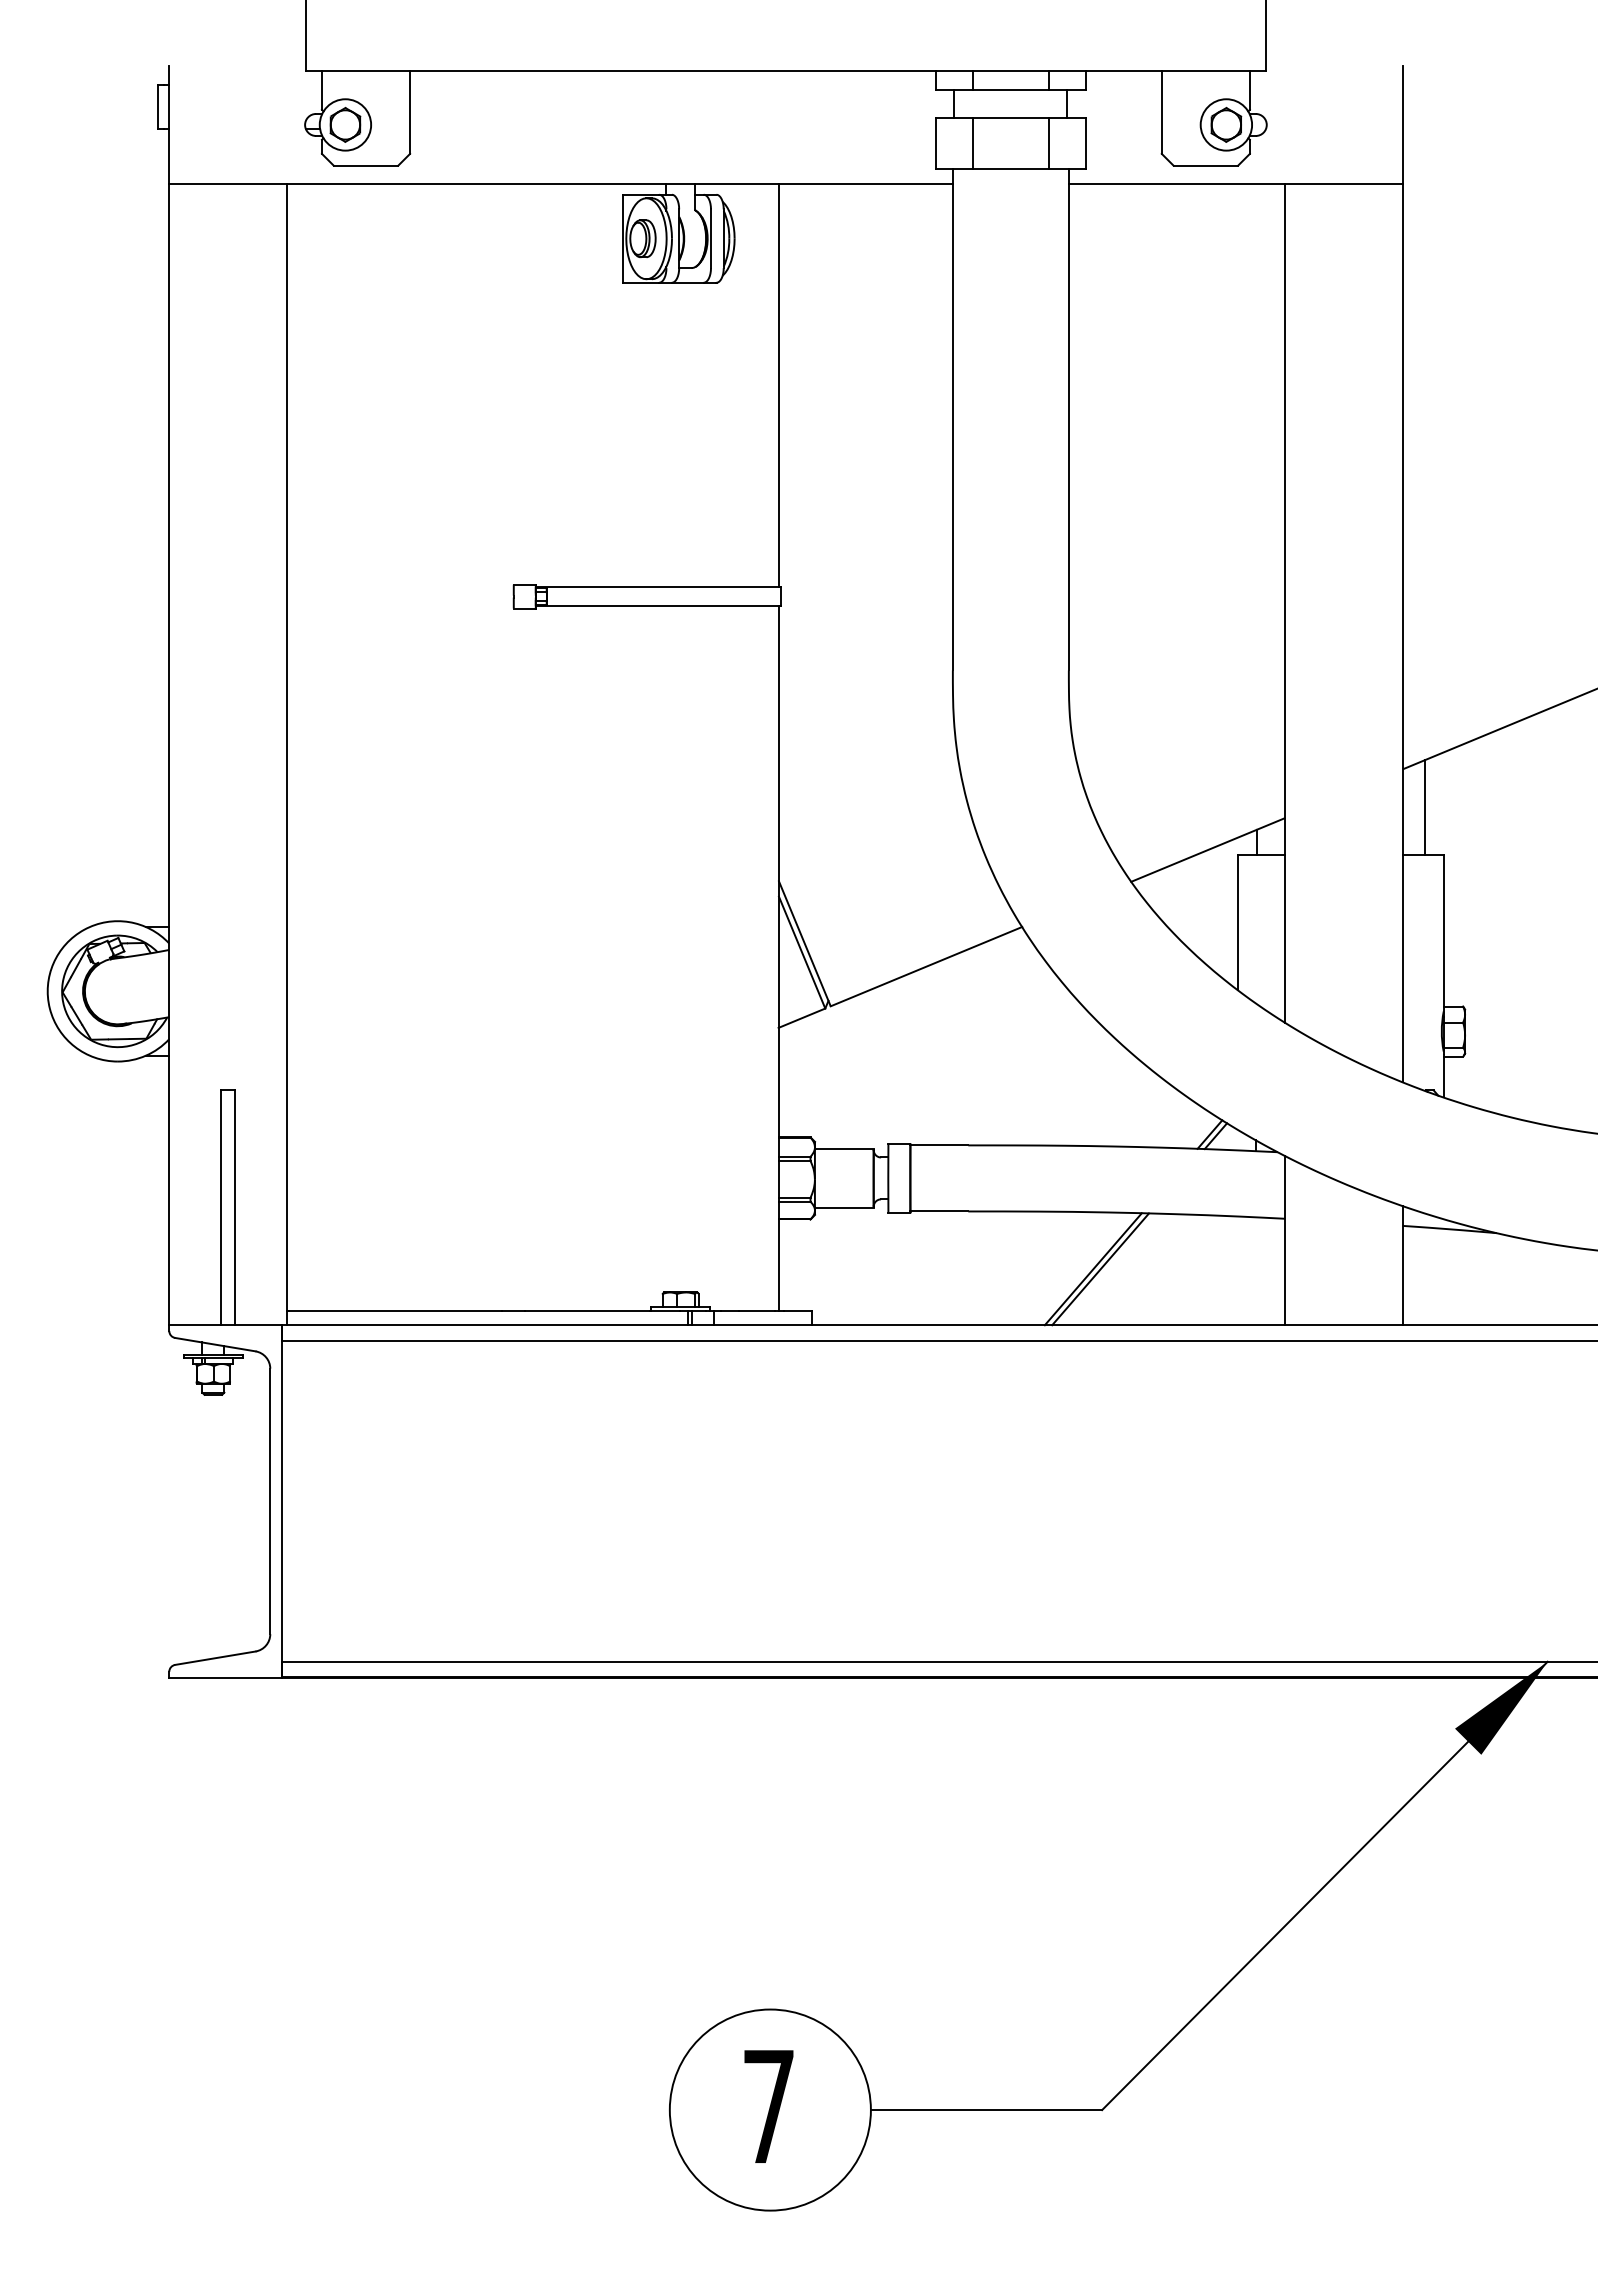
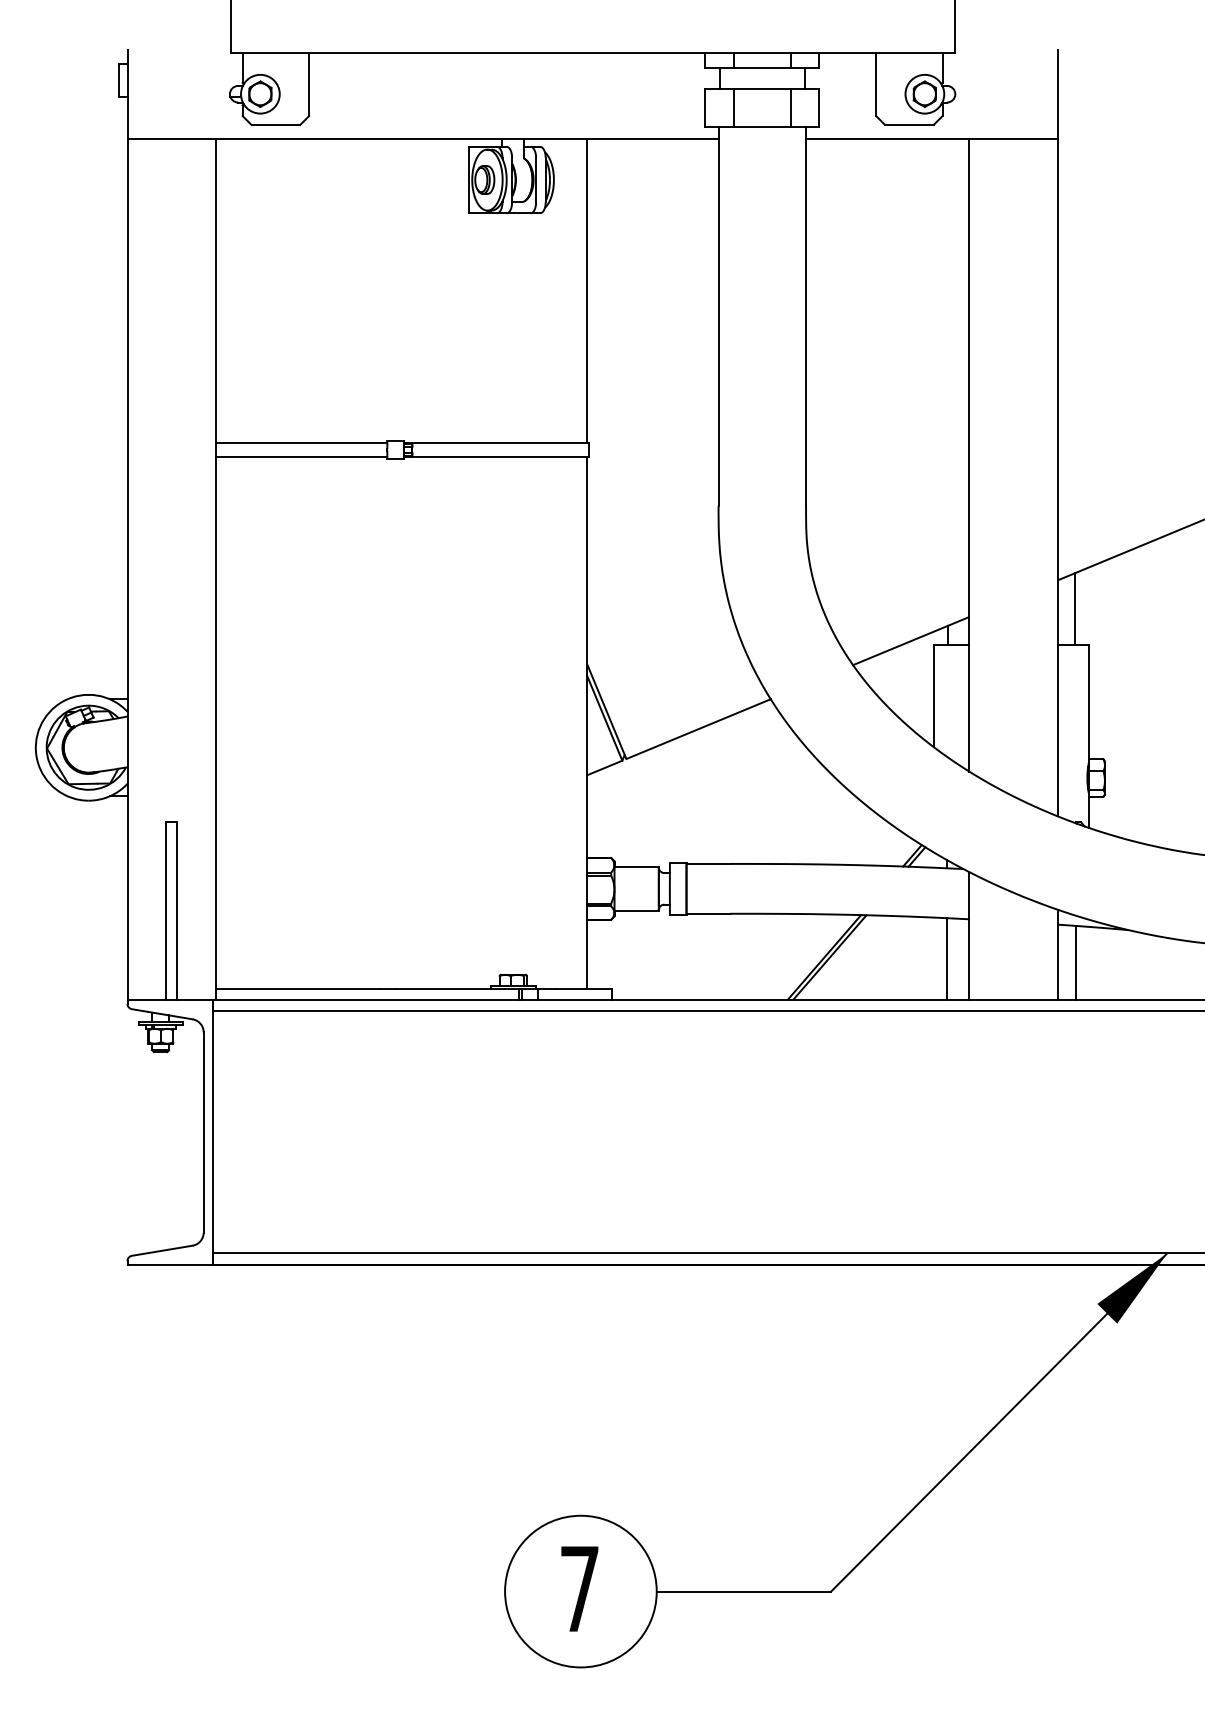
line: (399, 587) -> (301, 443), added
line: (399, 605) -> (301, 456), added
line: (1255, 1271) -> (946, 959), added
line: (1426, 1276) -> (1075, 962), added

